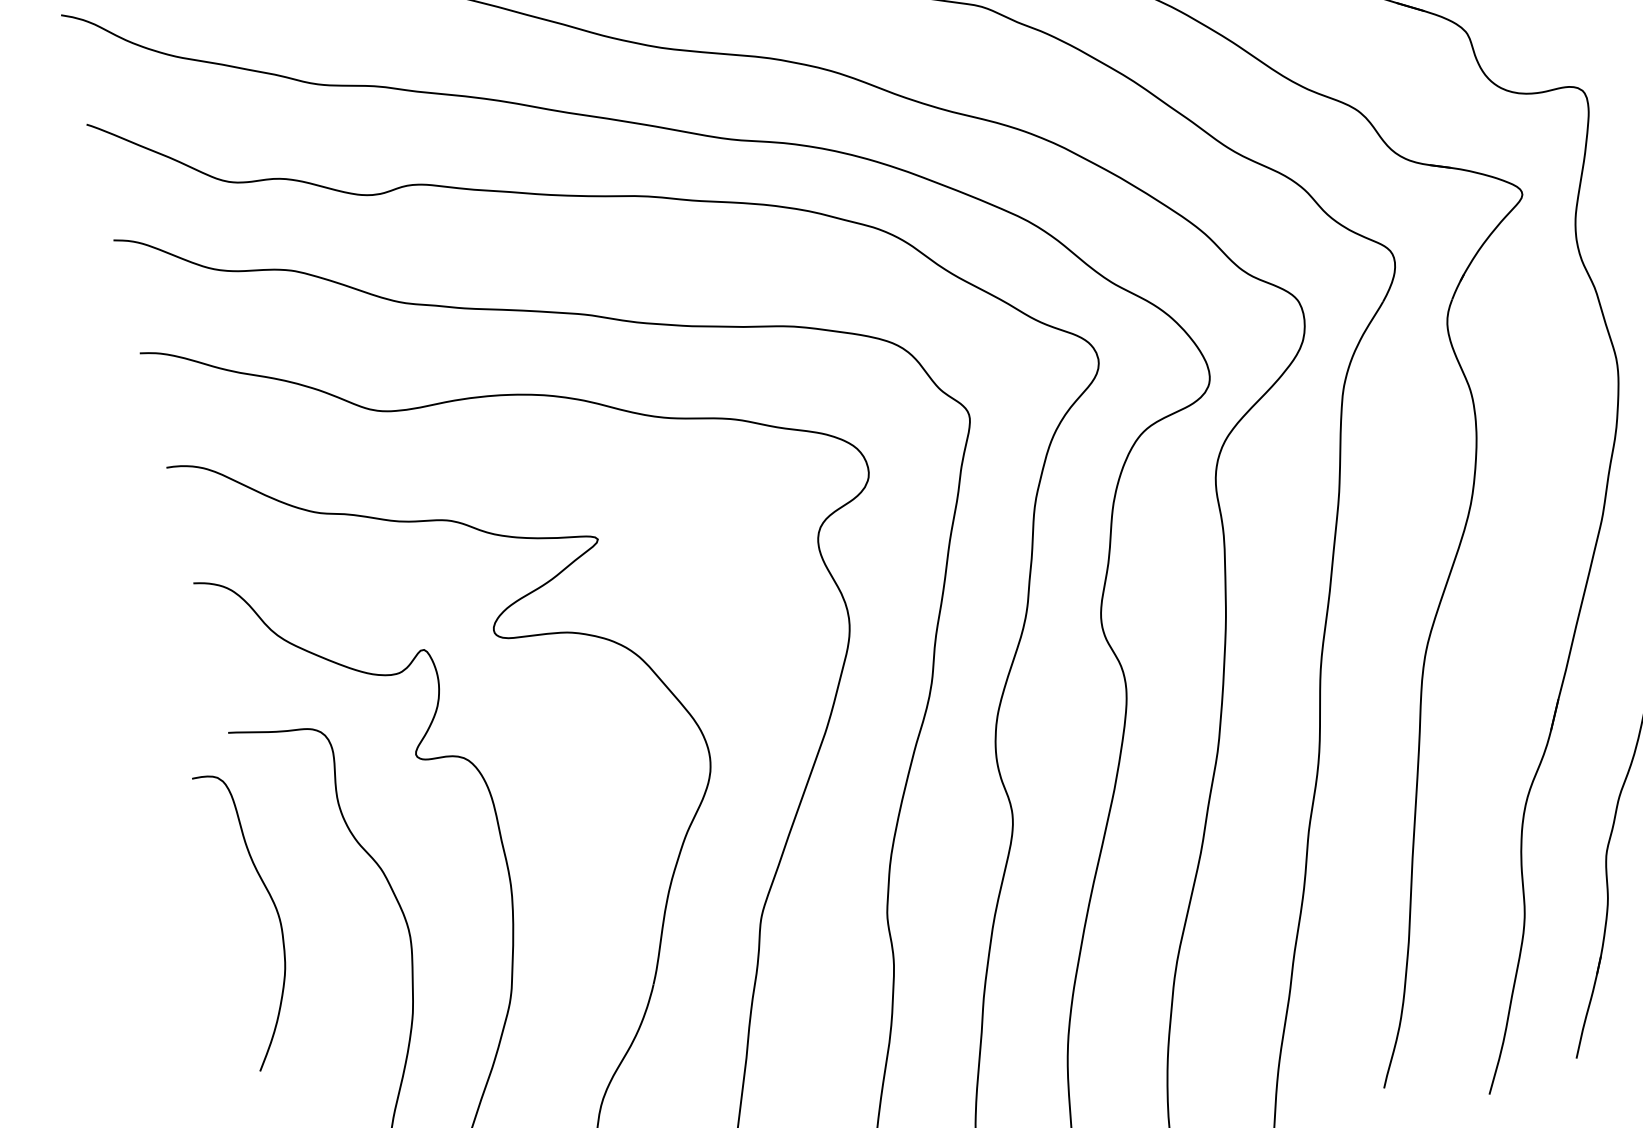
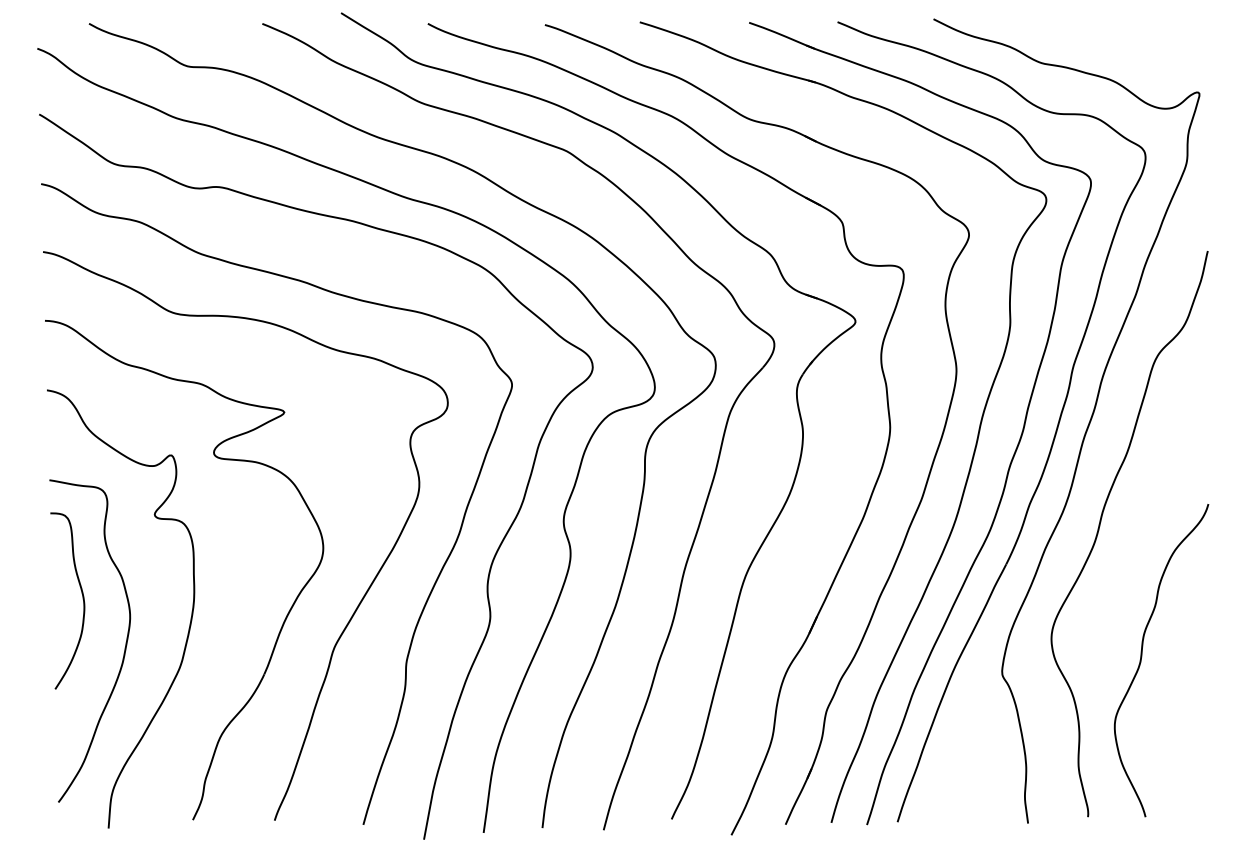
curve: (275, 911) -> (82, 599), moved

